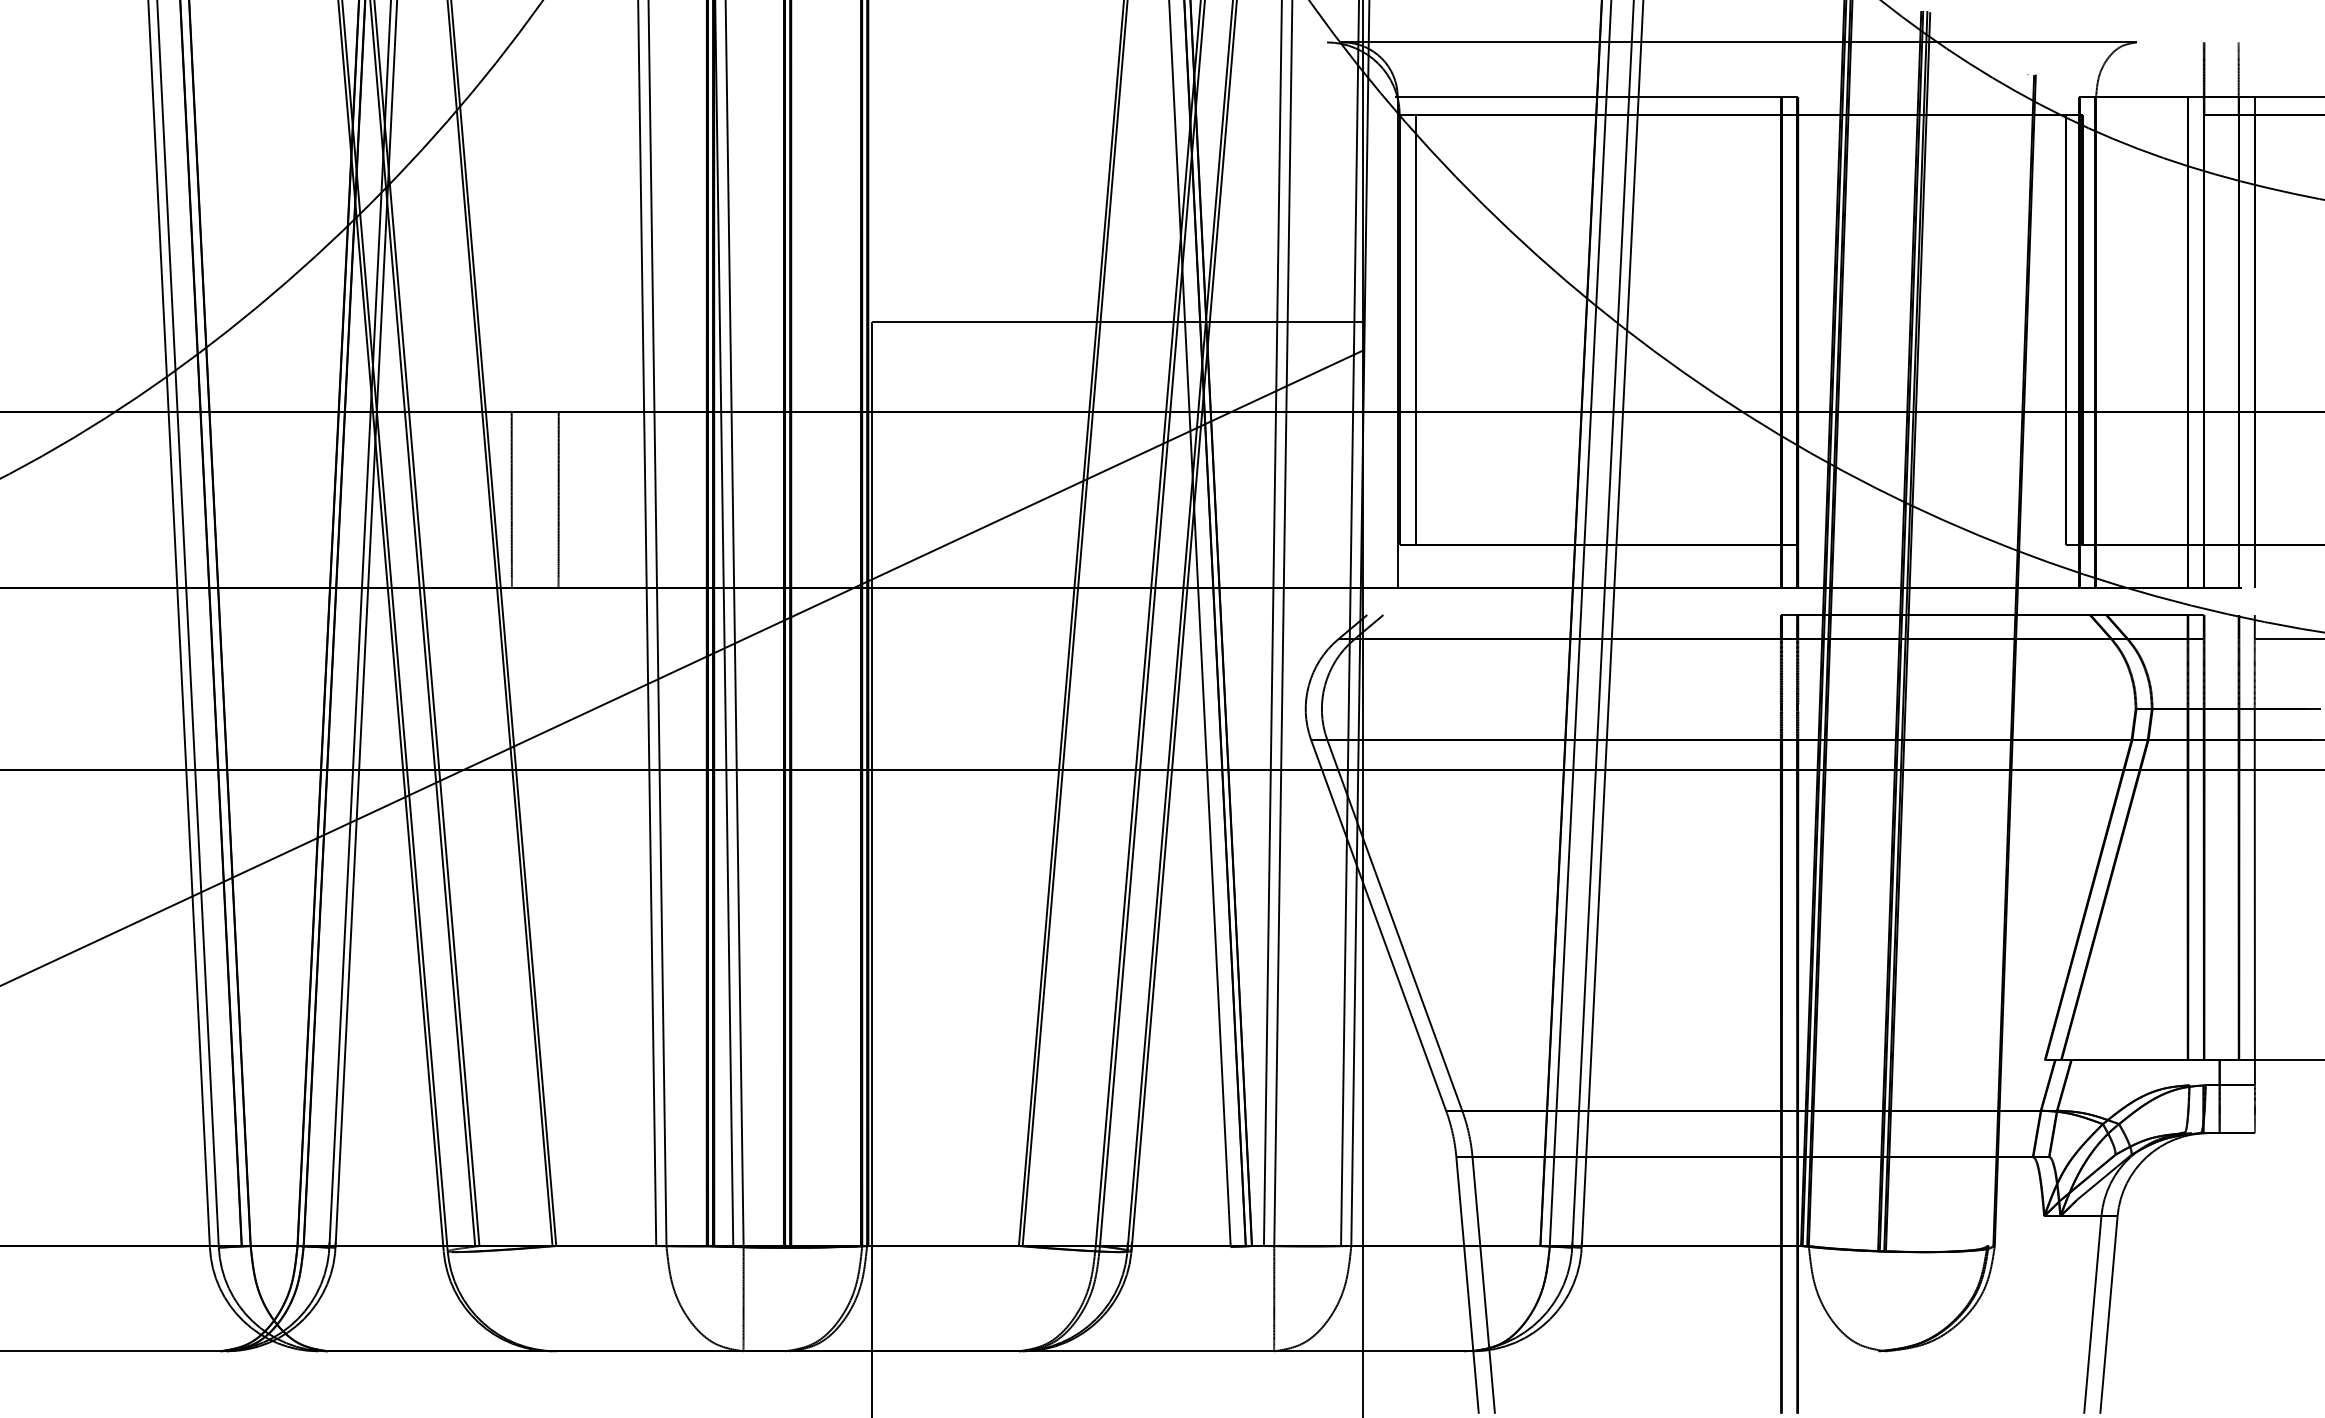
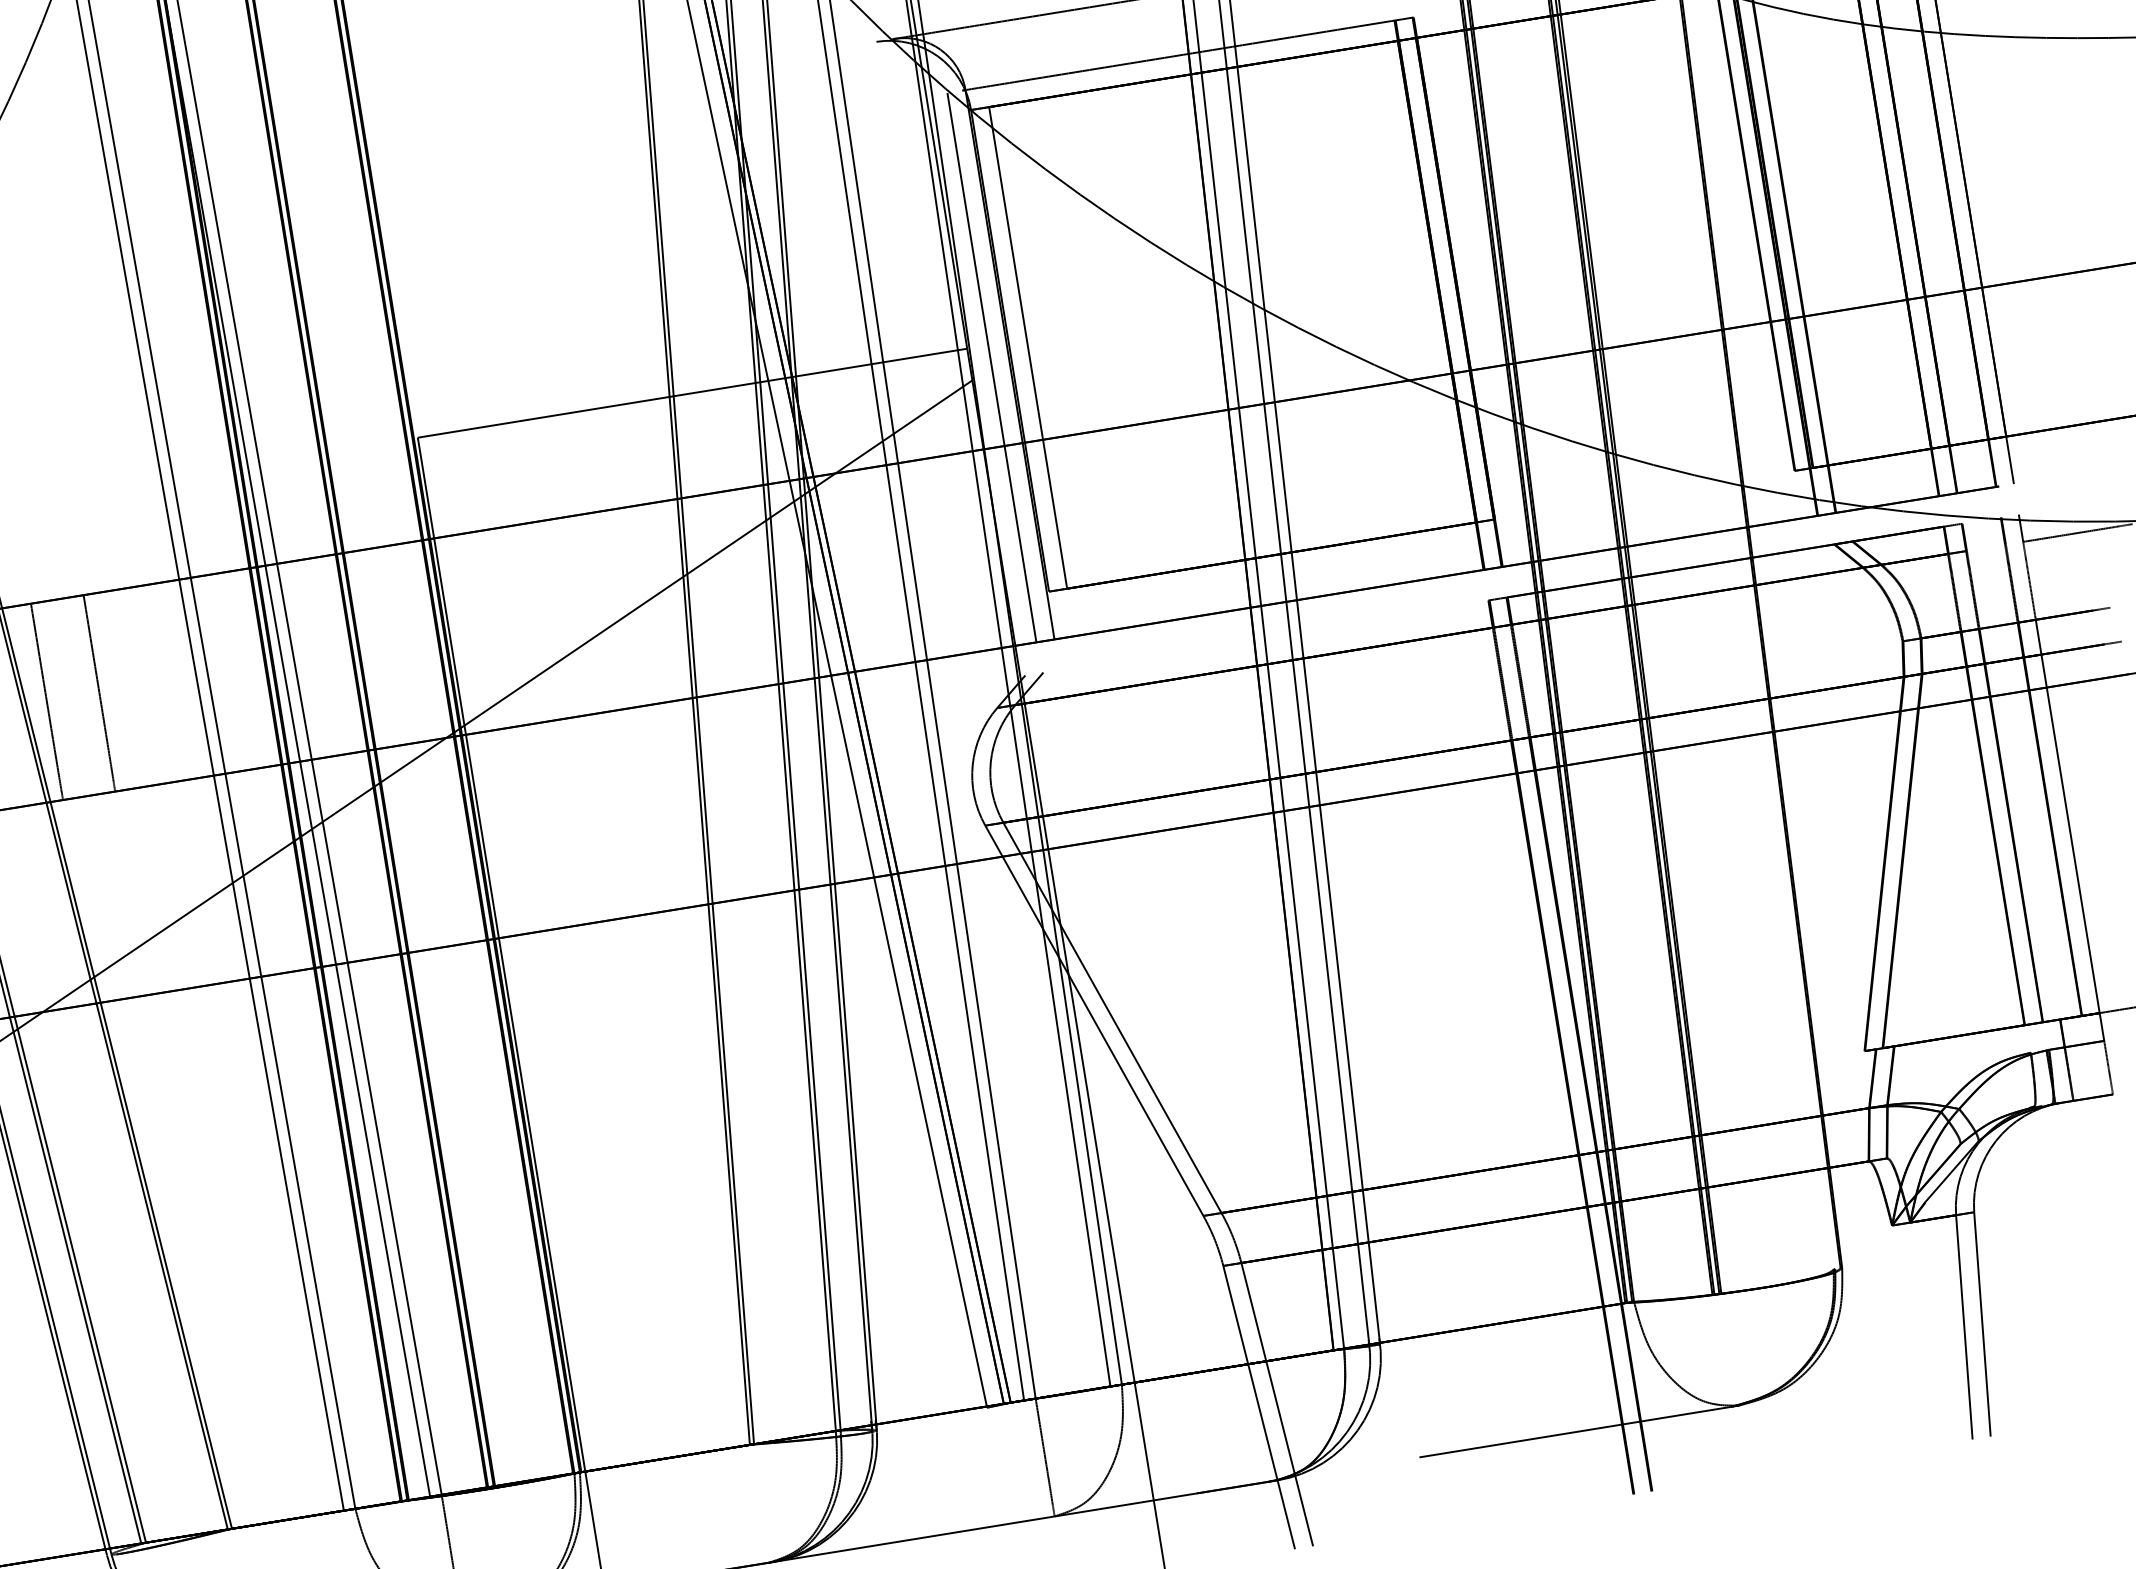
line: (1381, 341) -> (991, 366), added
line: (1742, 1351) -> (1578, 1431), added

